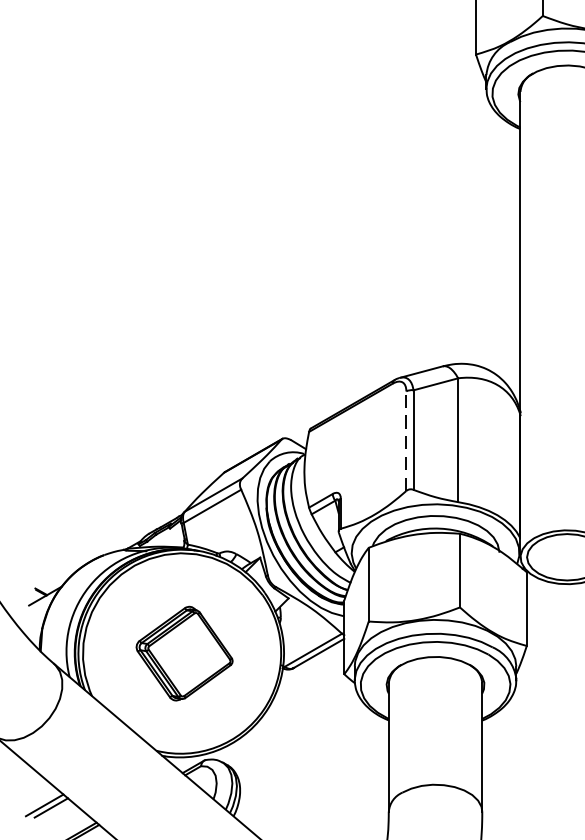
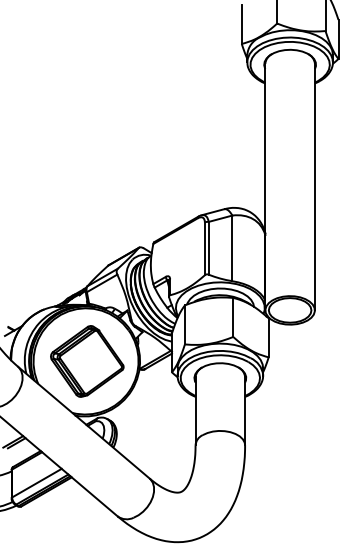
line: (405, 440) -> (204, 248), dashed -> solid
part: (184, 653) -> (87, 361), size x1.43

